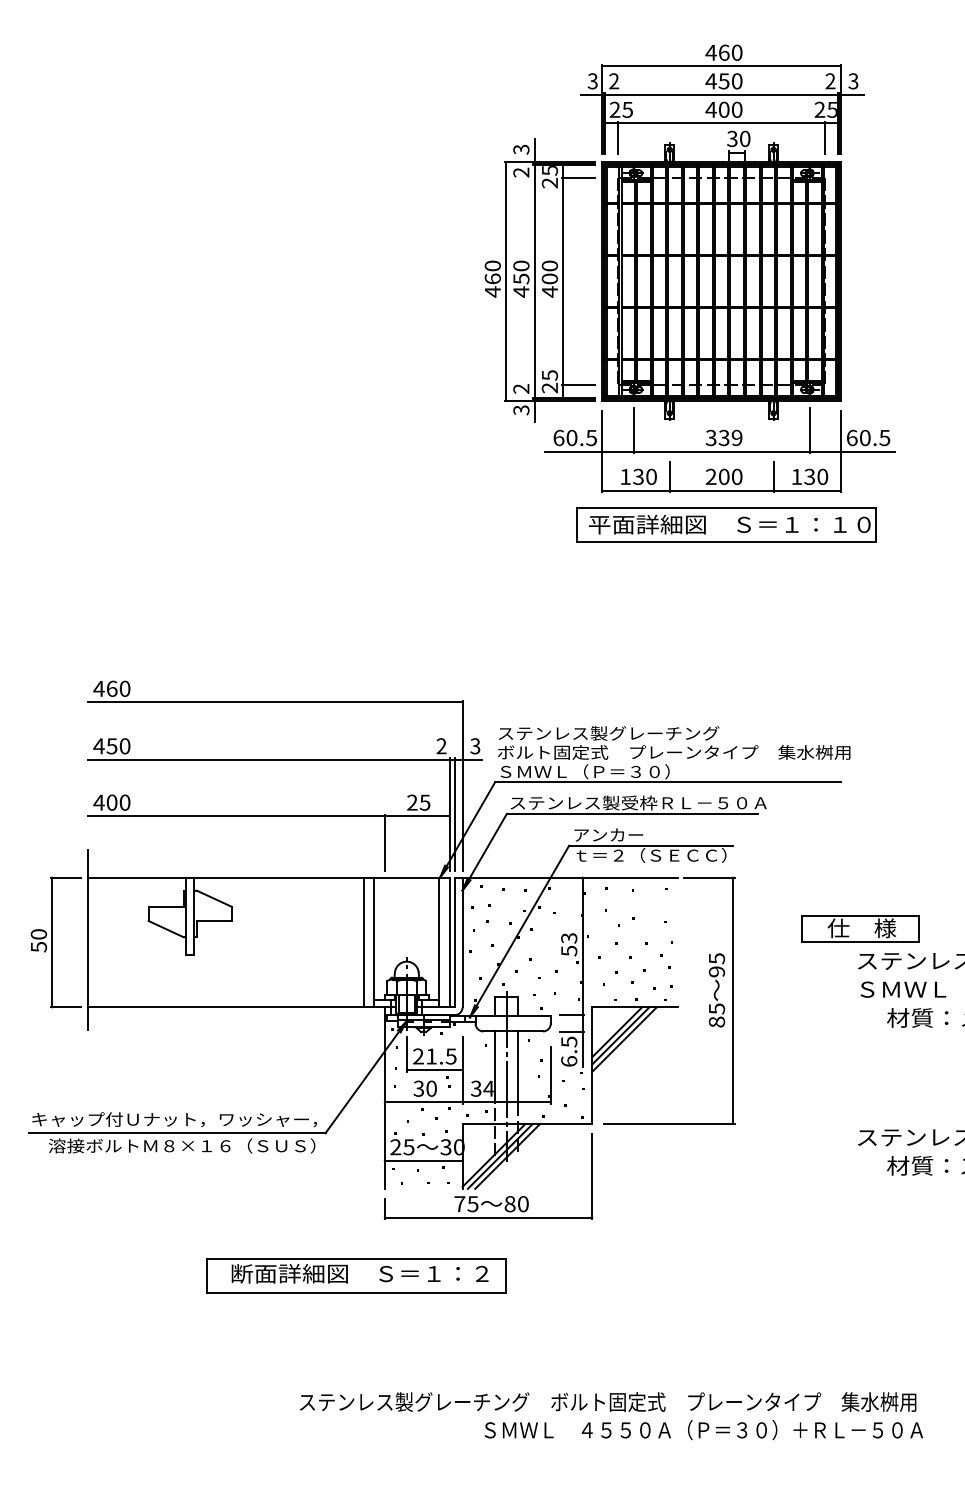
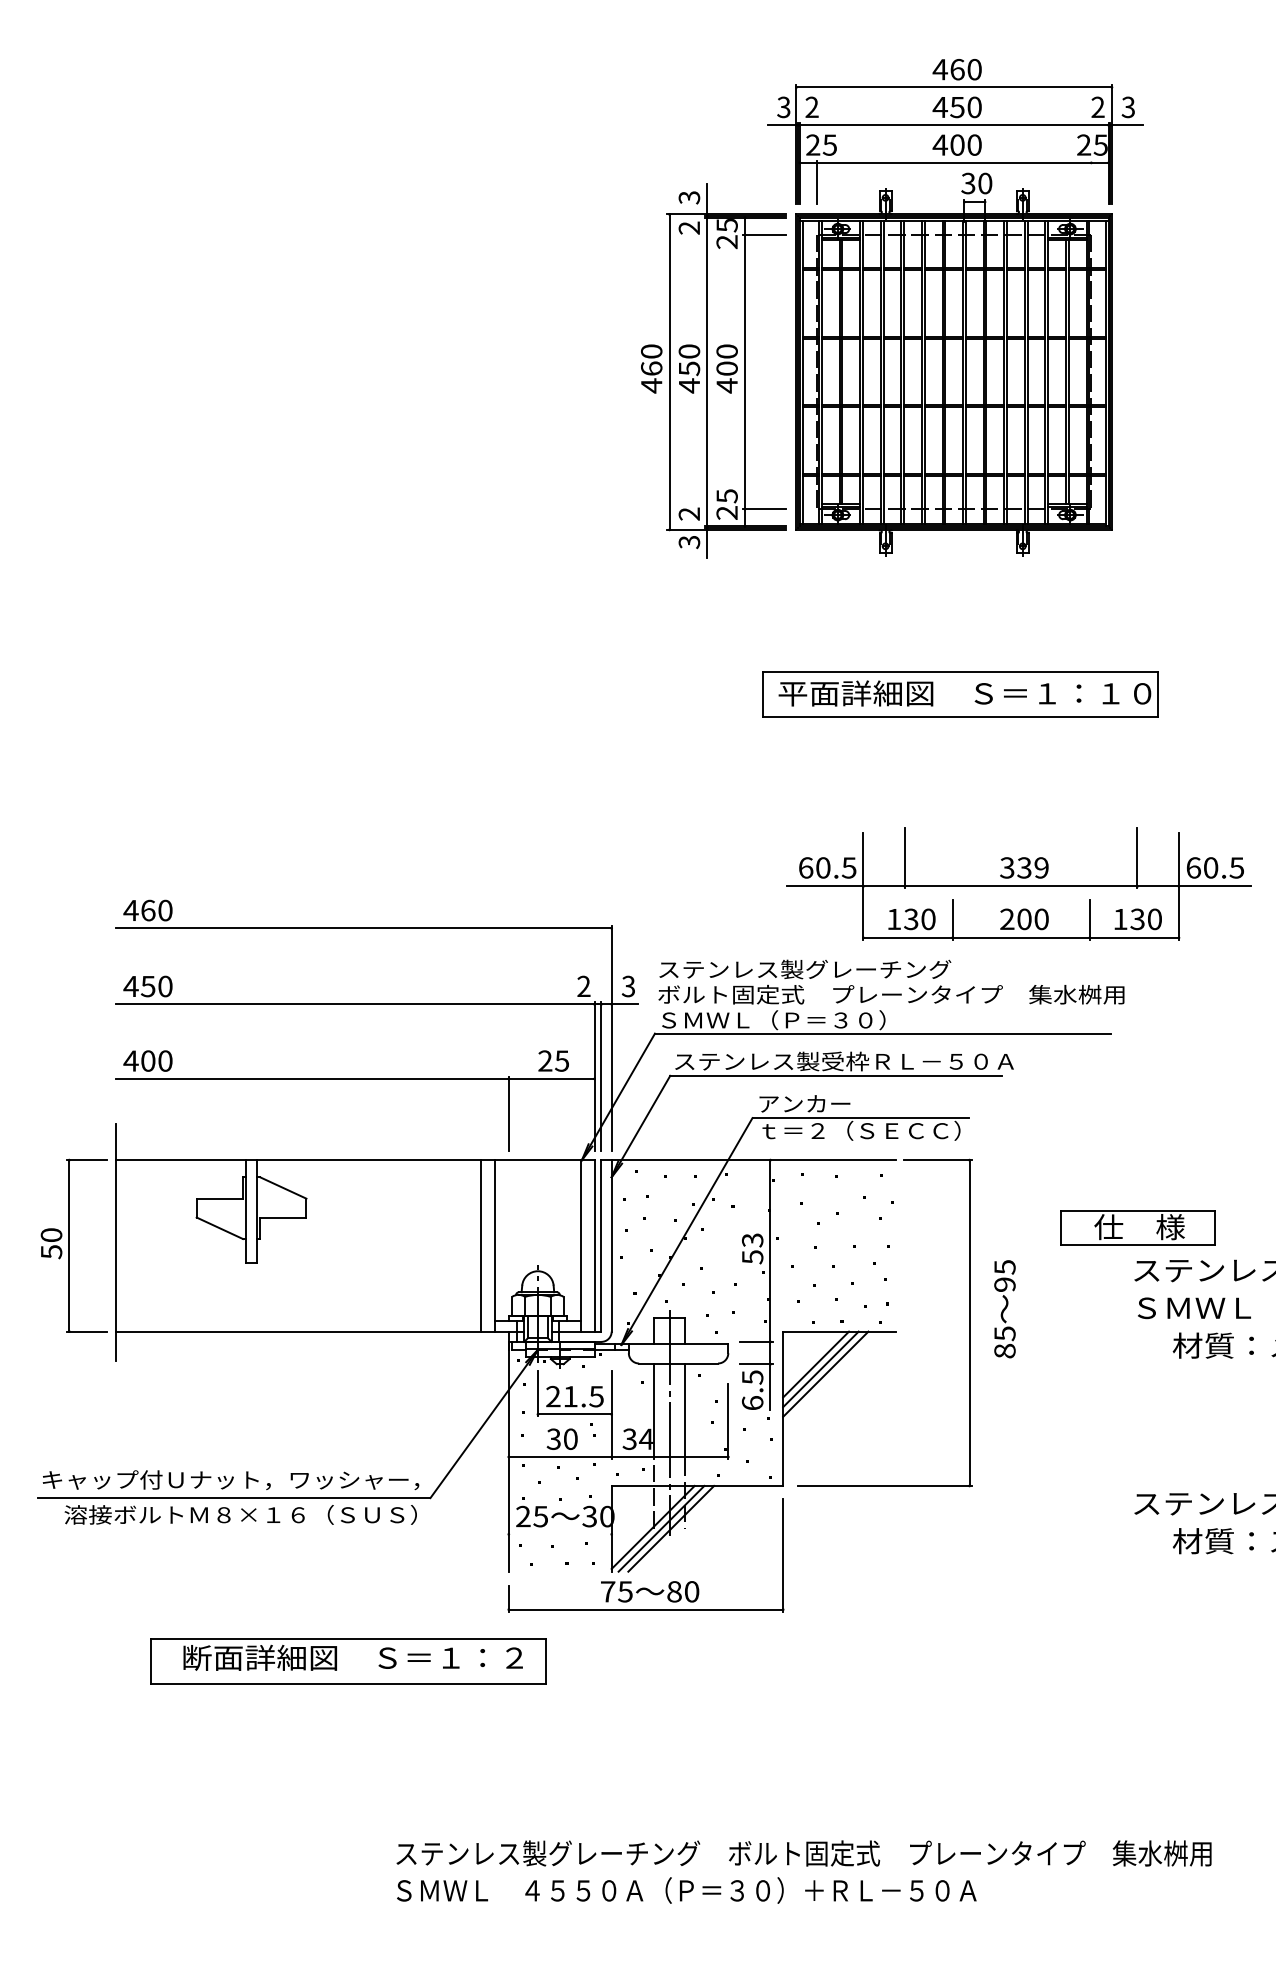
line: (825, 138) -> (1091, 182), removed
part: (719, 449) -> (1018, 883), moved
text: (716, 990) -> (1004, 1309), moved
line: (423, 1160) -> (559, 1534), removed
part: (356, 1276) -> (348, 1661), moved
text: (703, 1430) -> (686, 1890), moved

